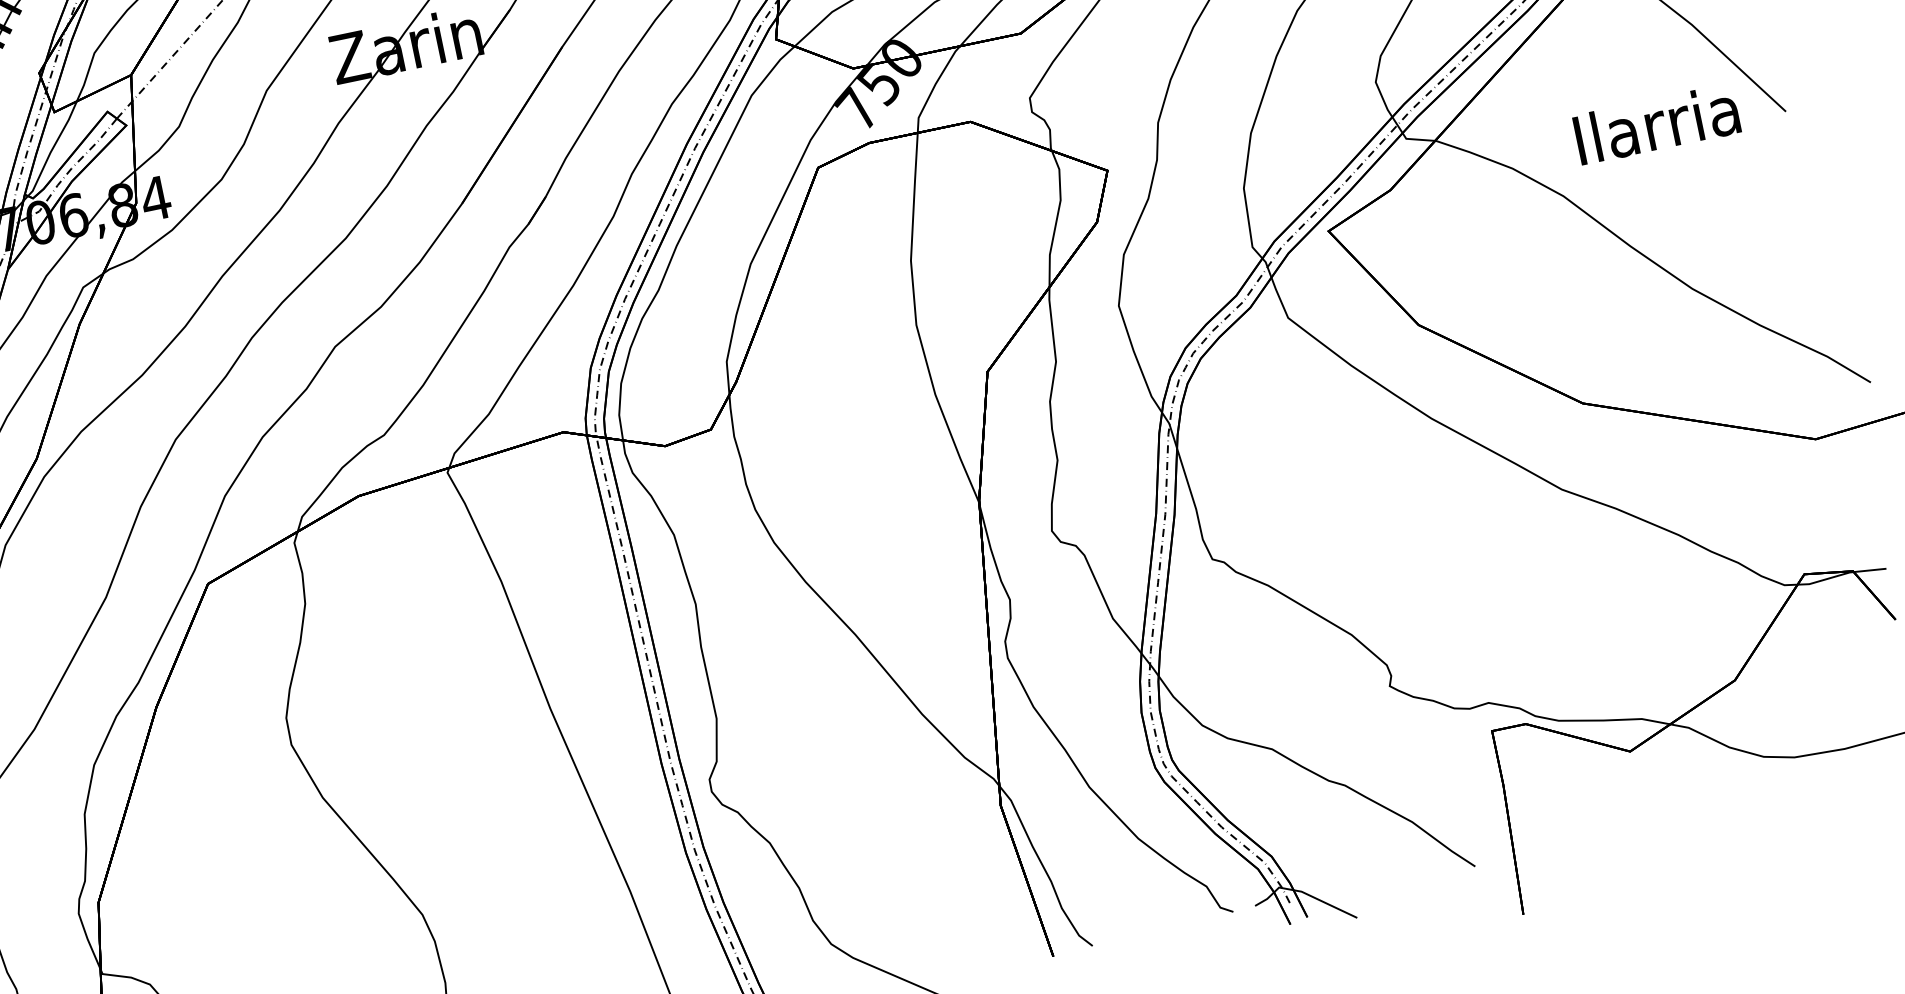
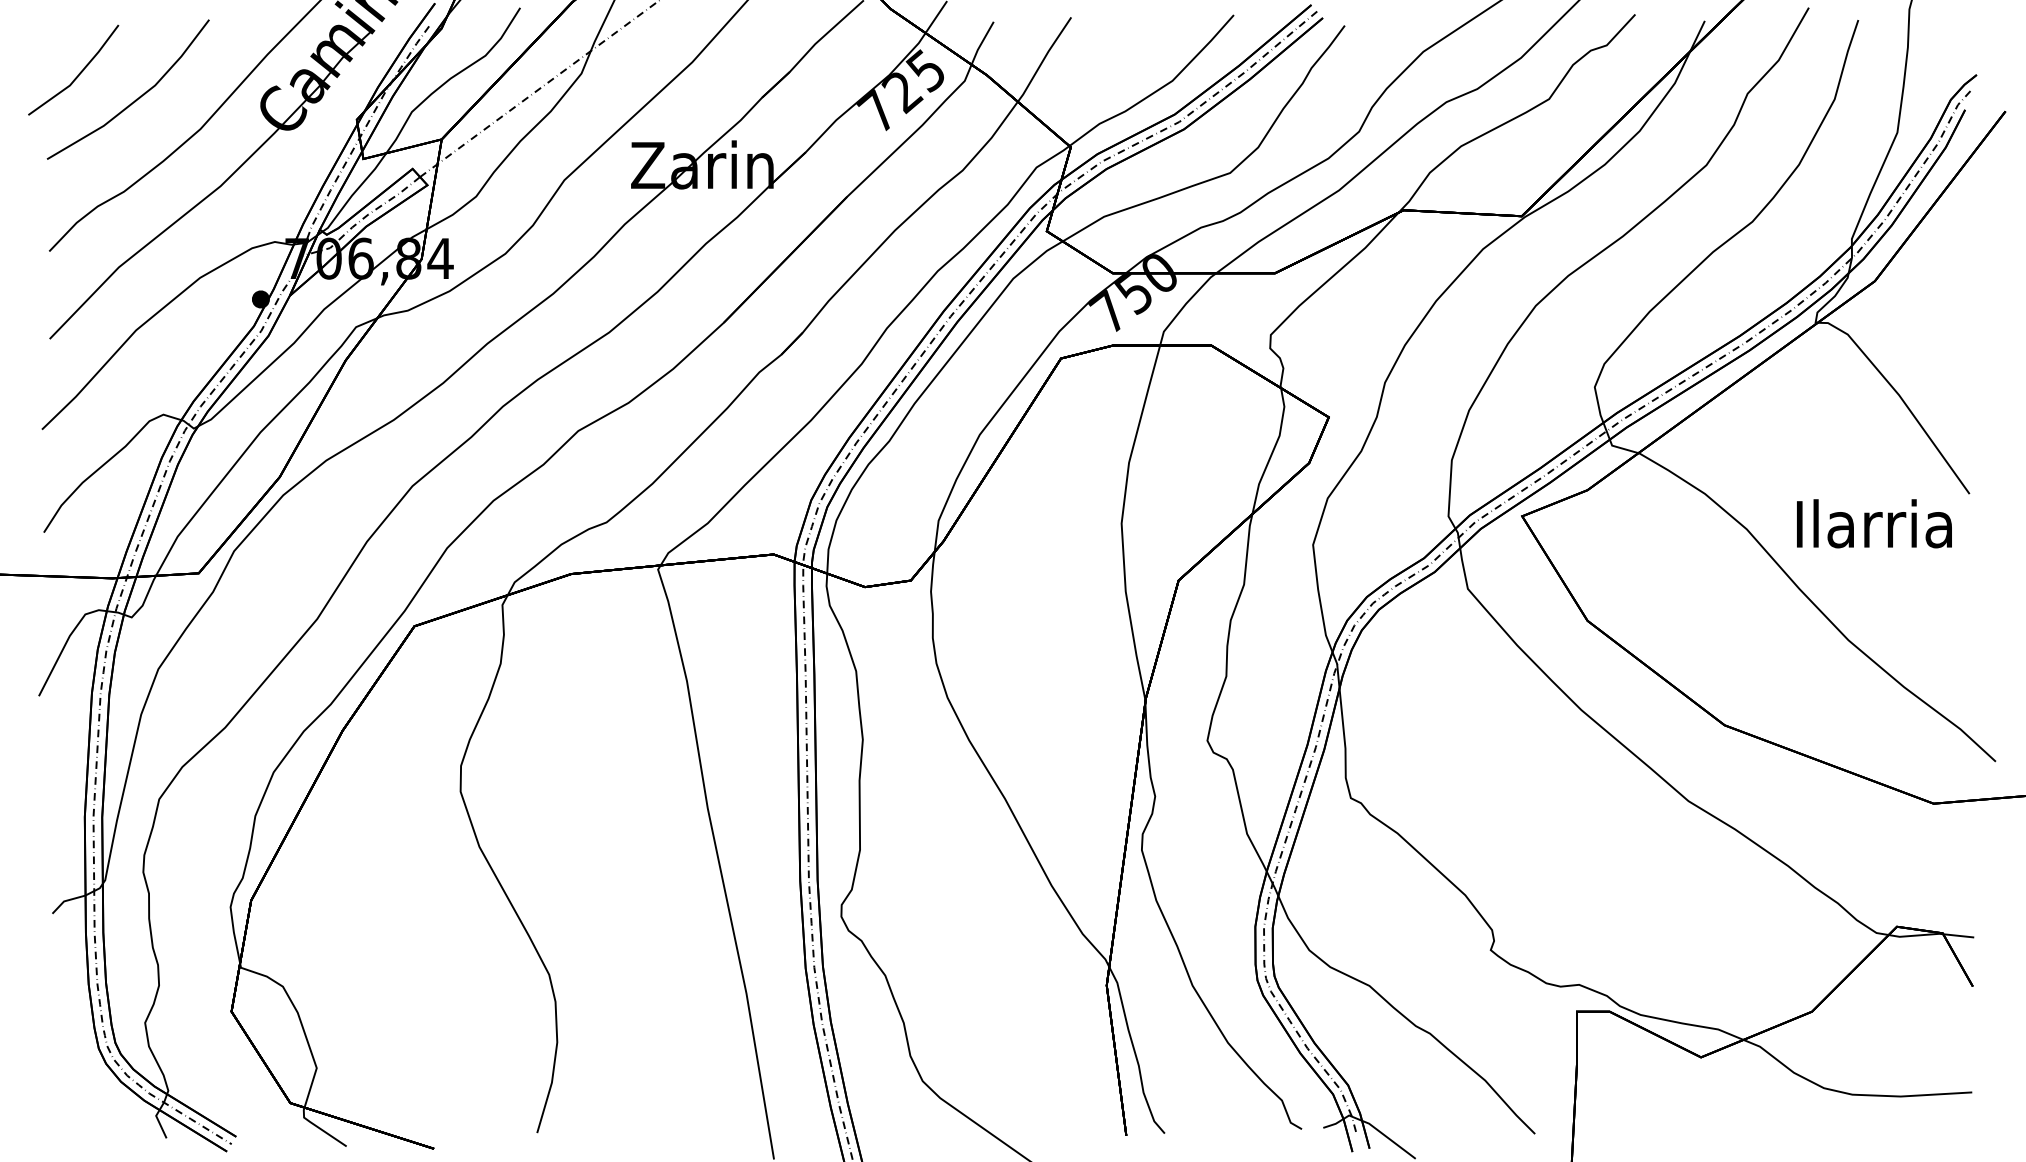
text: (1656, 124) -> (1874, 523), moved

